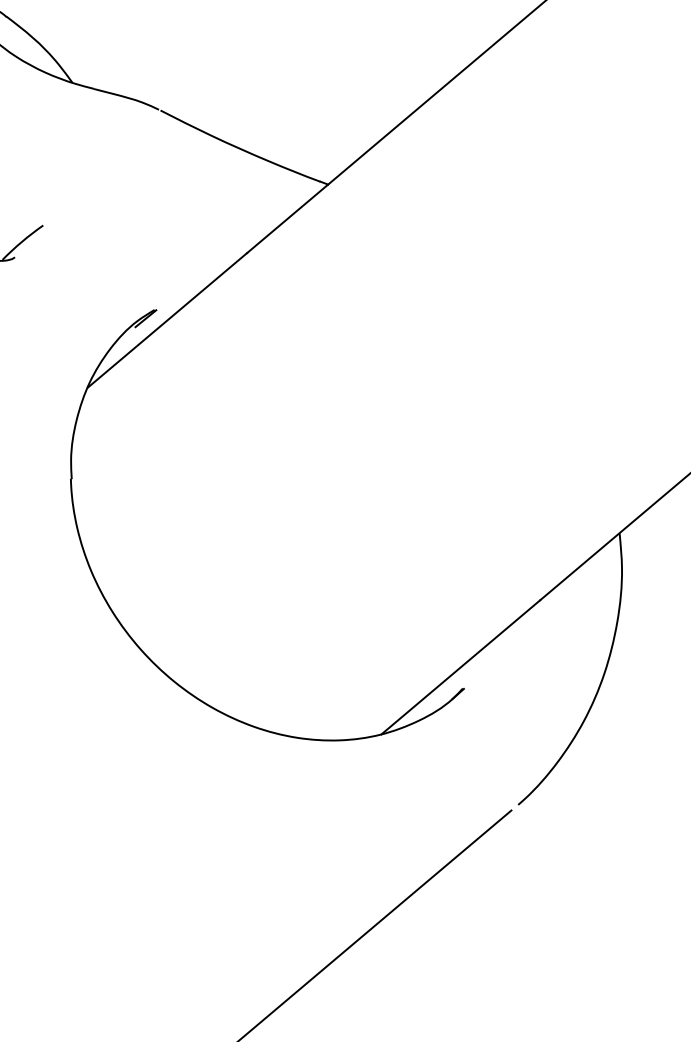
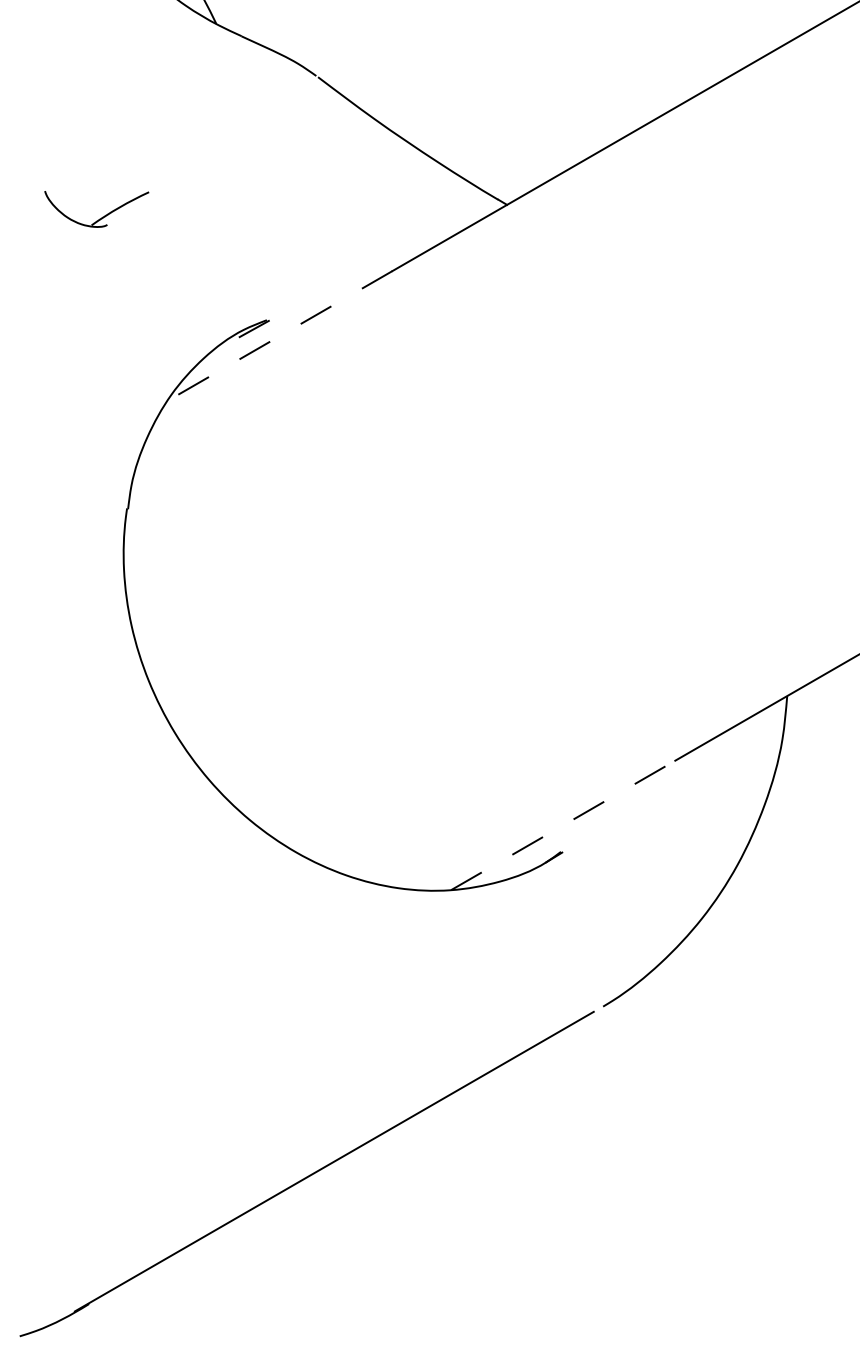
line: (167, 320) -> (280, 335), solid -> dashed
line: (461, 667) -> (563, 825), solid -> dashed

